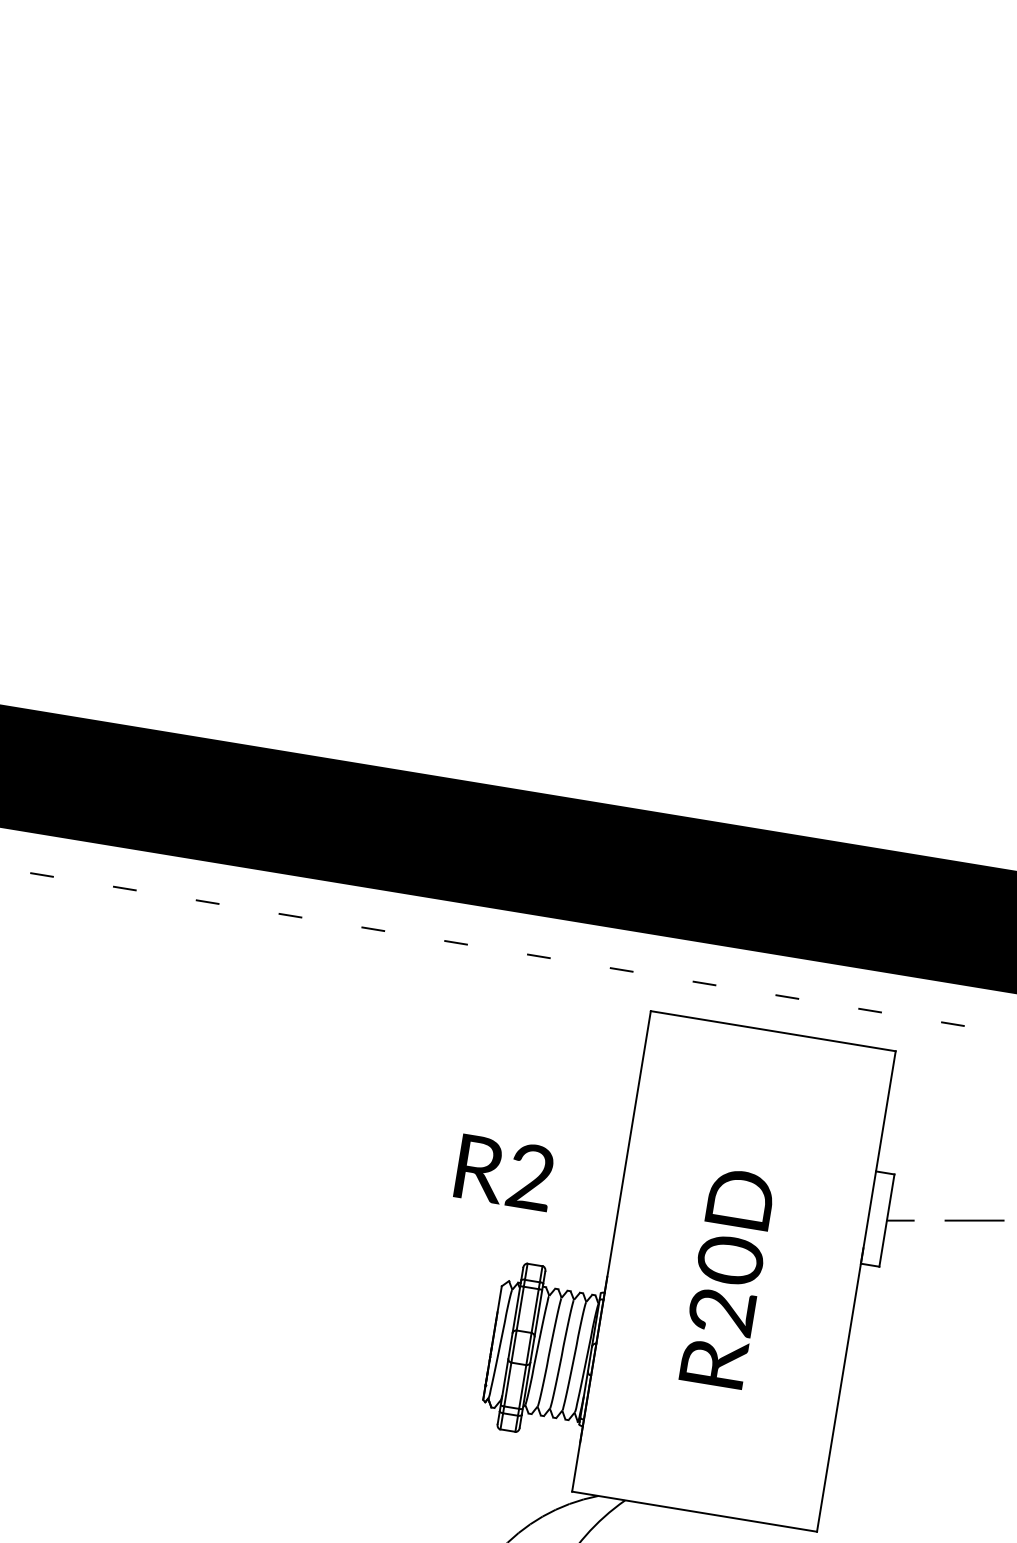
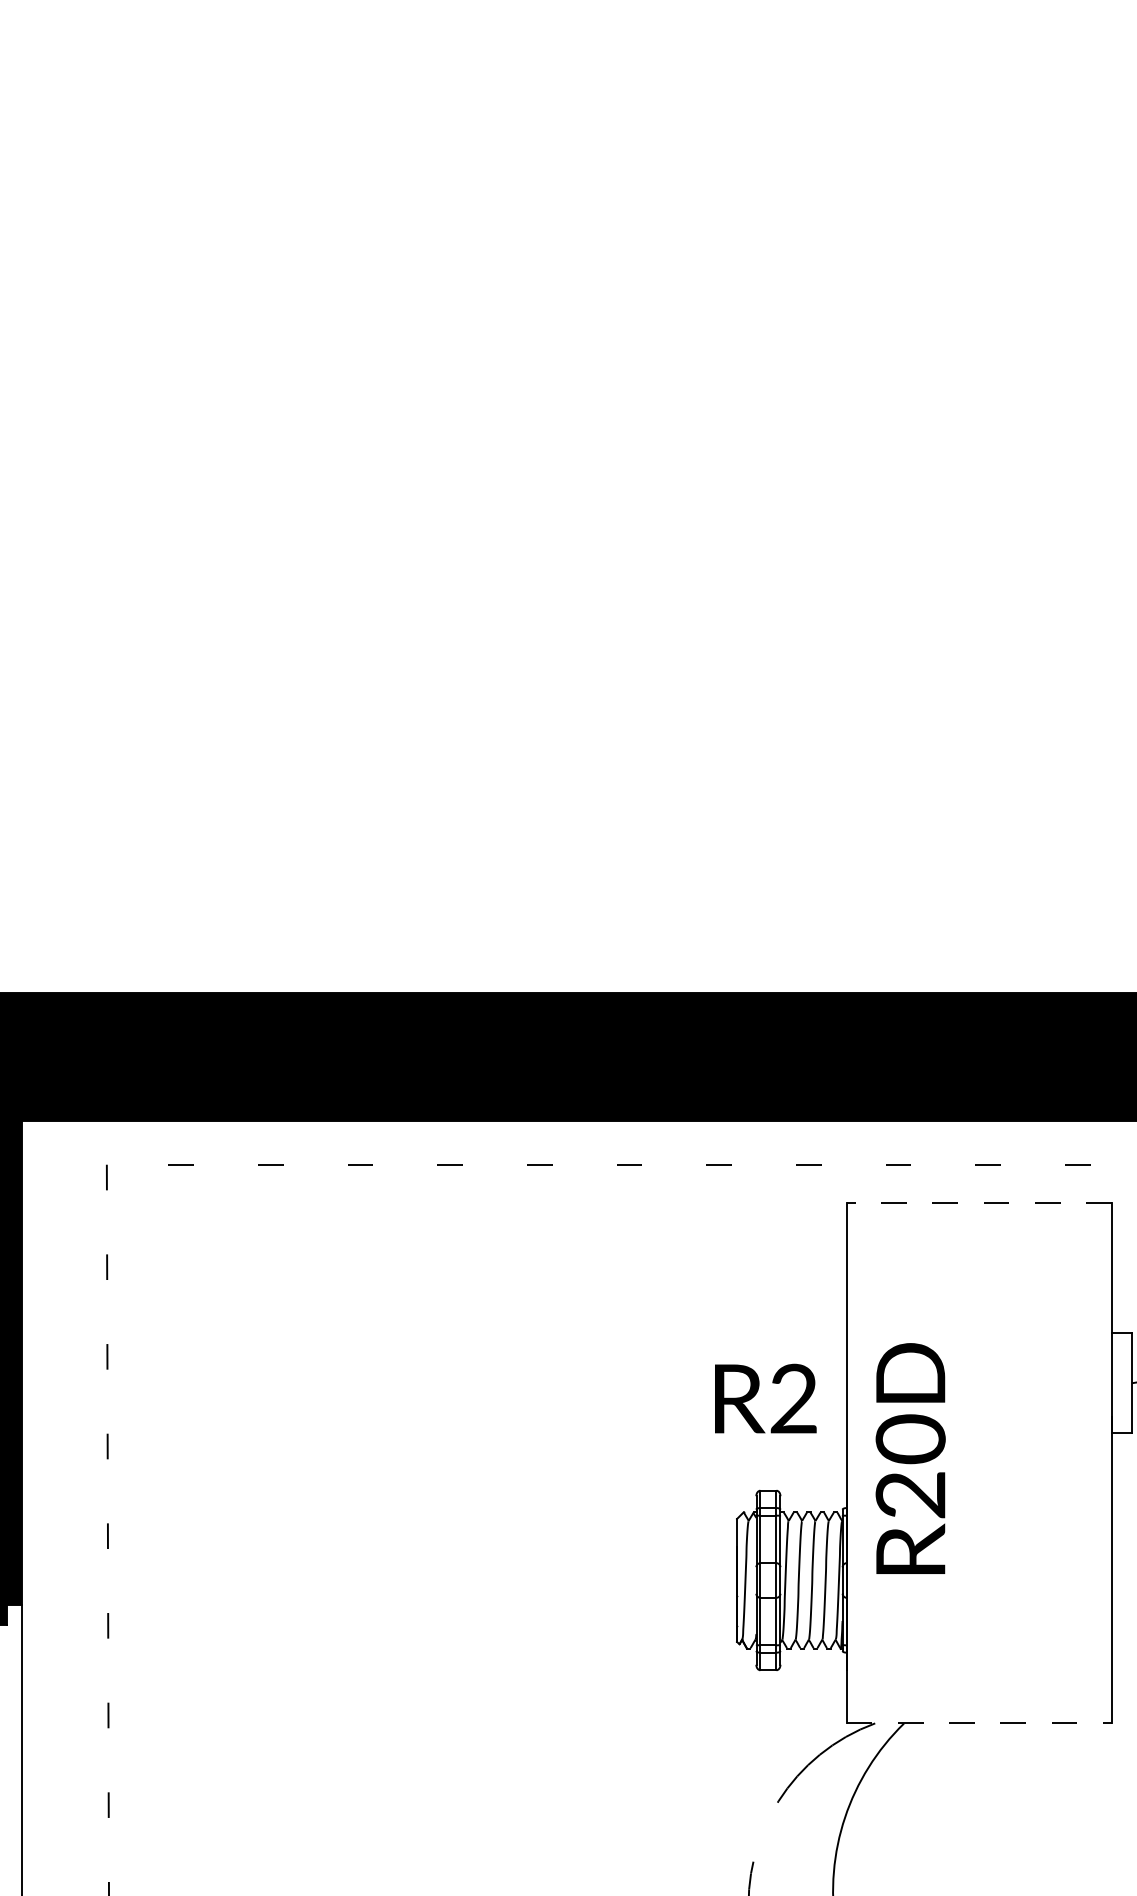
line: (773, 1031) -> (979, 1203), solid -> dashed
text: (504, 1172) -> (765, 1398), moved
text: (727, 1278) -> (910, 1458), moved
line: (694, 1511) -> (979, 1723), solid -> dashed

